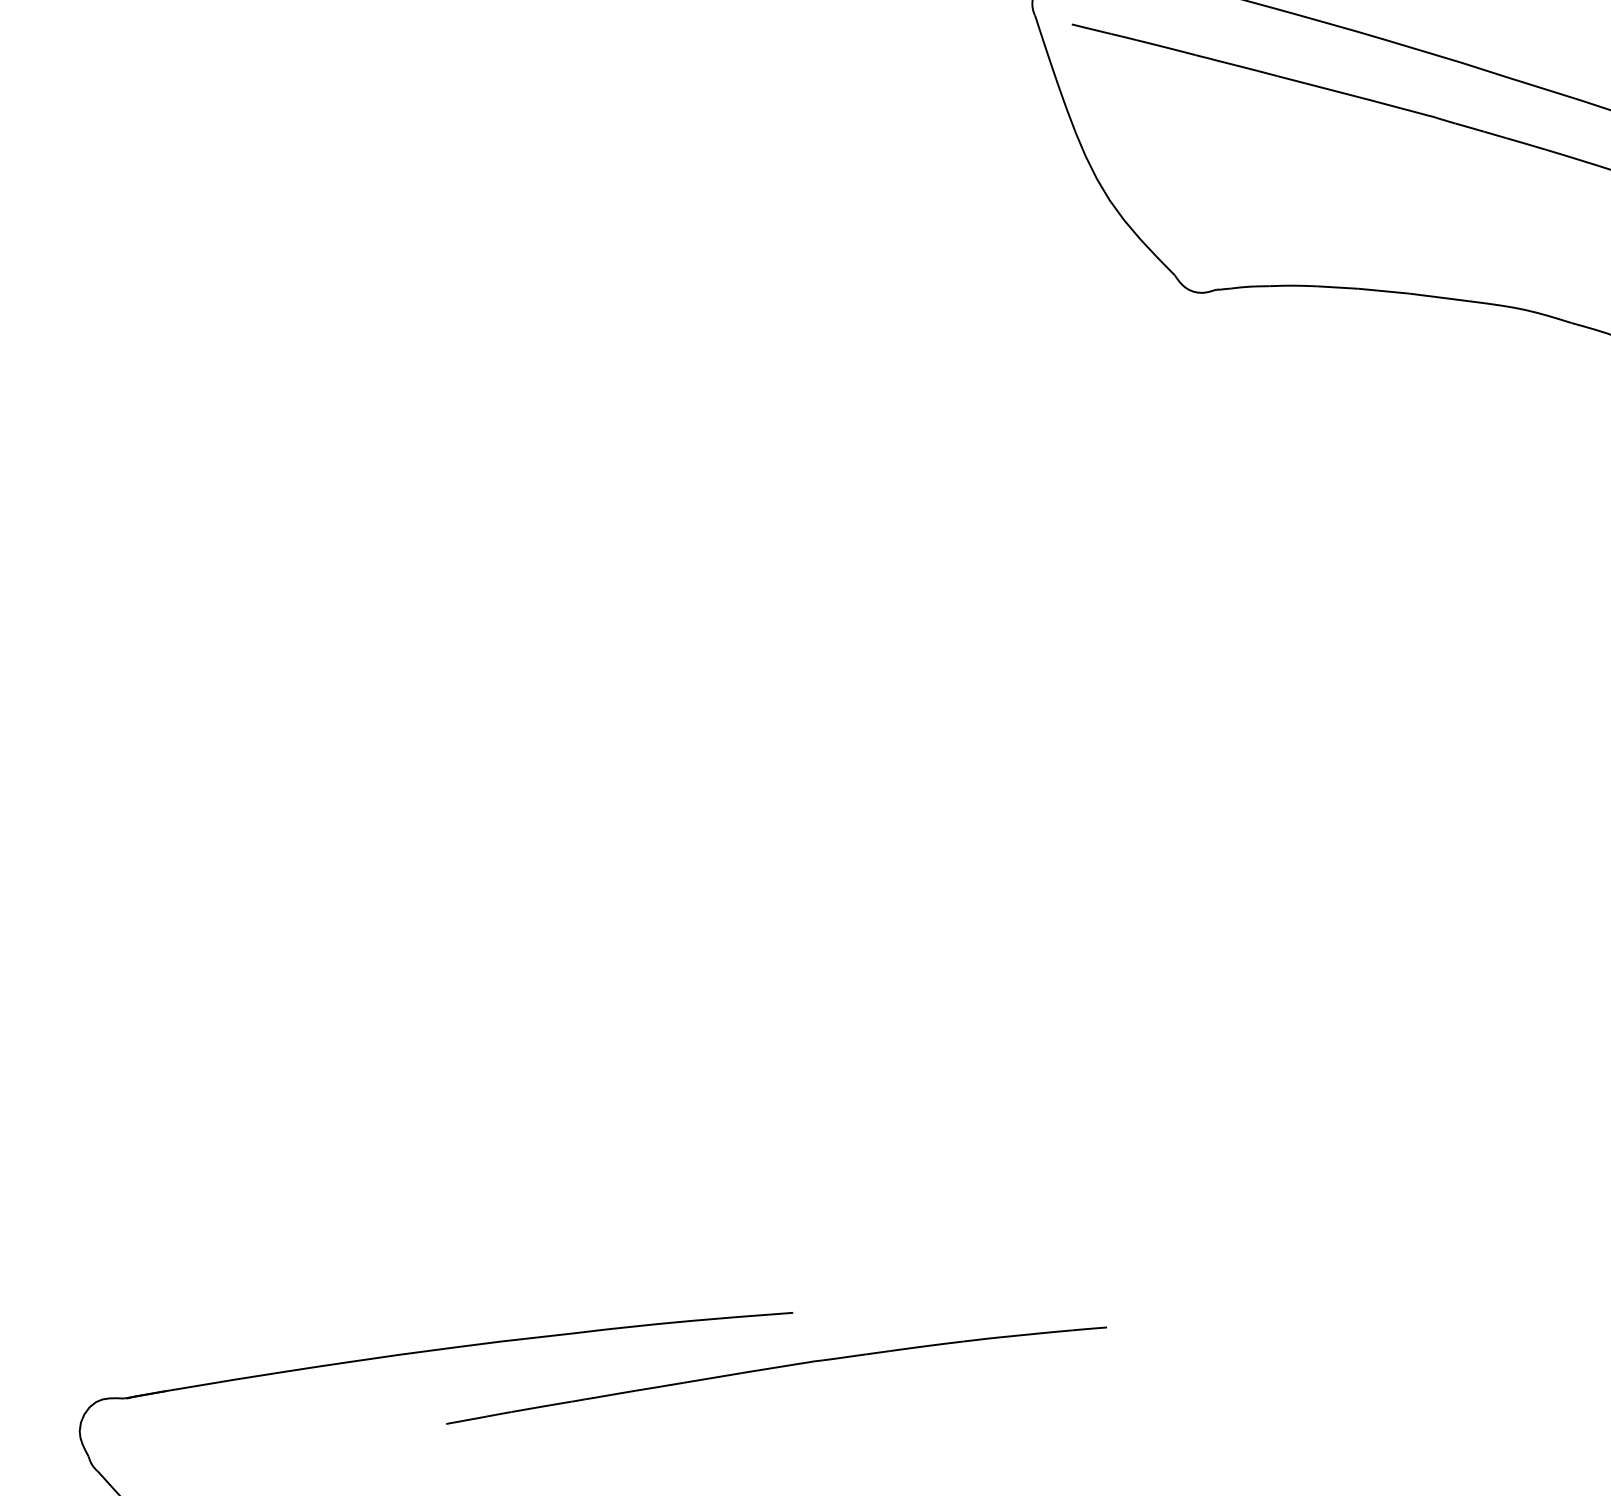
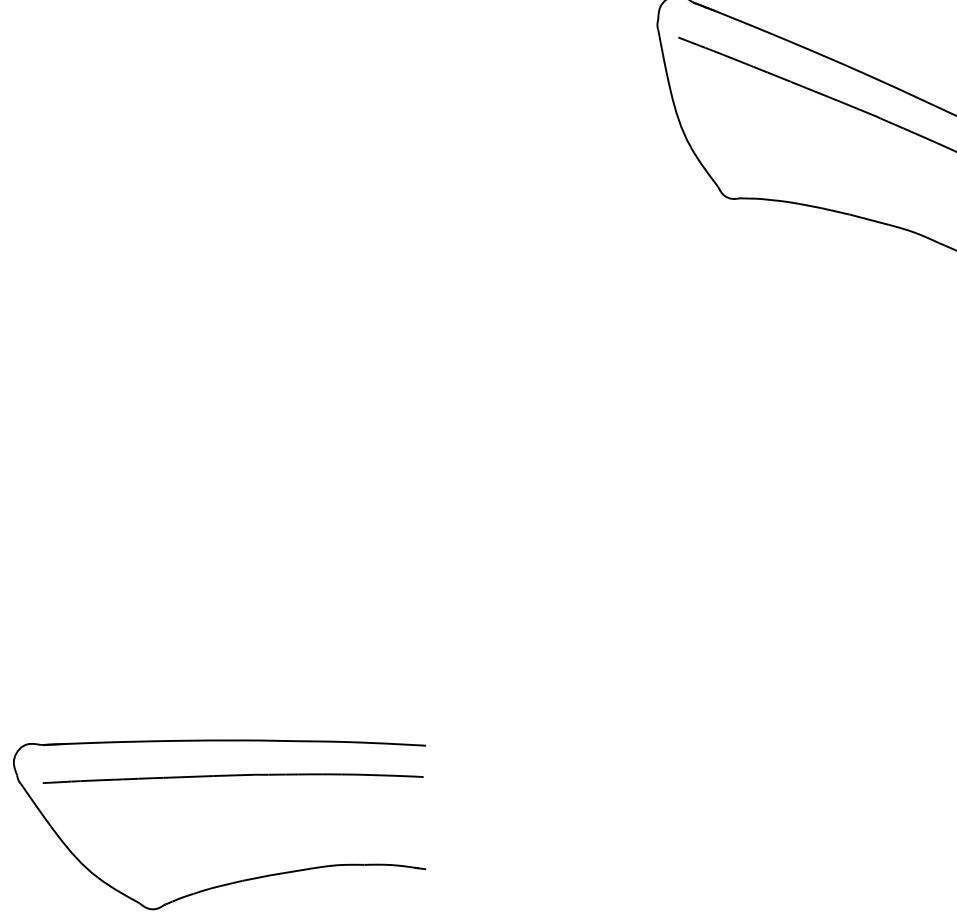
part: (775, 1373) -> (232, 778), moved

